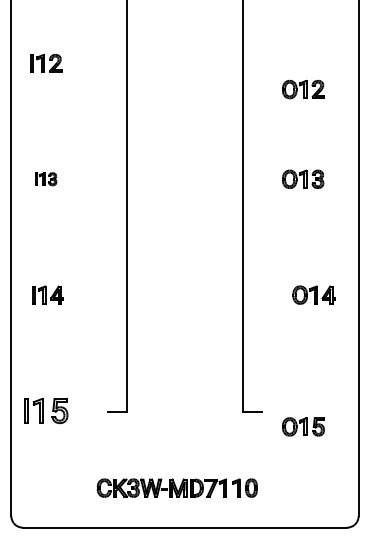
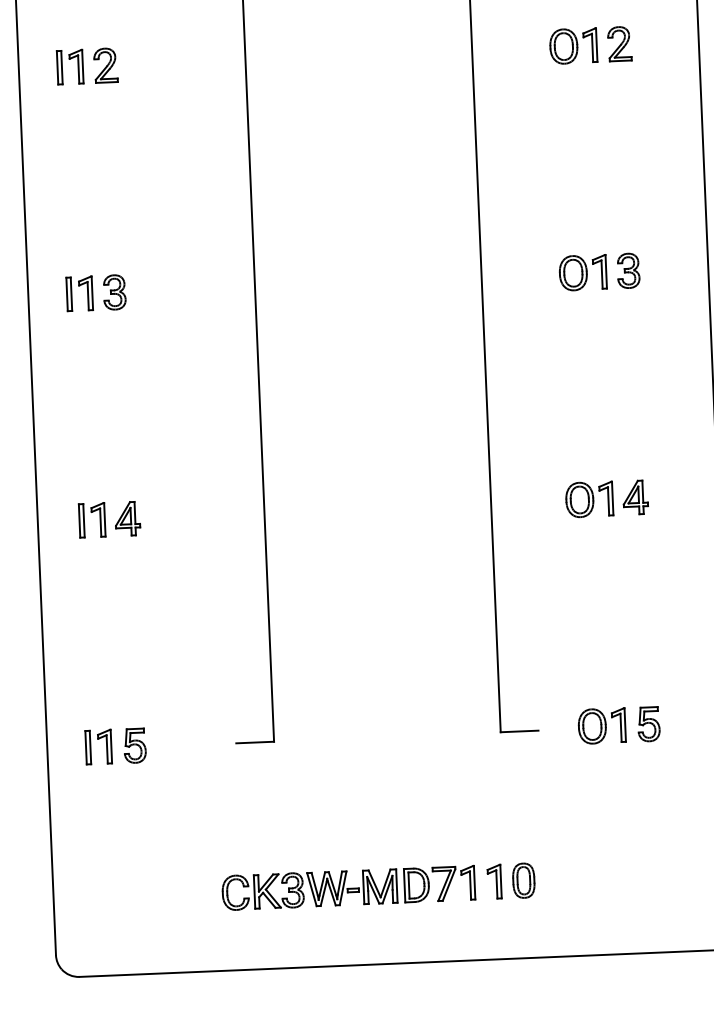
part: (303, 89) -> (590, 45), moved
part: (45, 178) -> (95, 291), size x1.43
part: (313, 294) -> (605, 497), moved
part: (46, 410) -> (116, 745), size x0.71
part: (303, 426) -> (619, 724), moved

